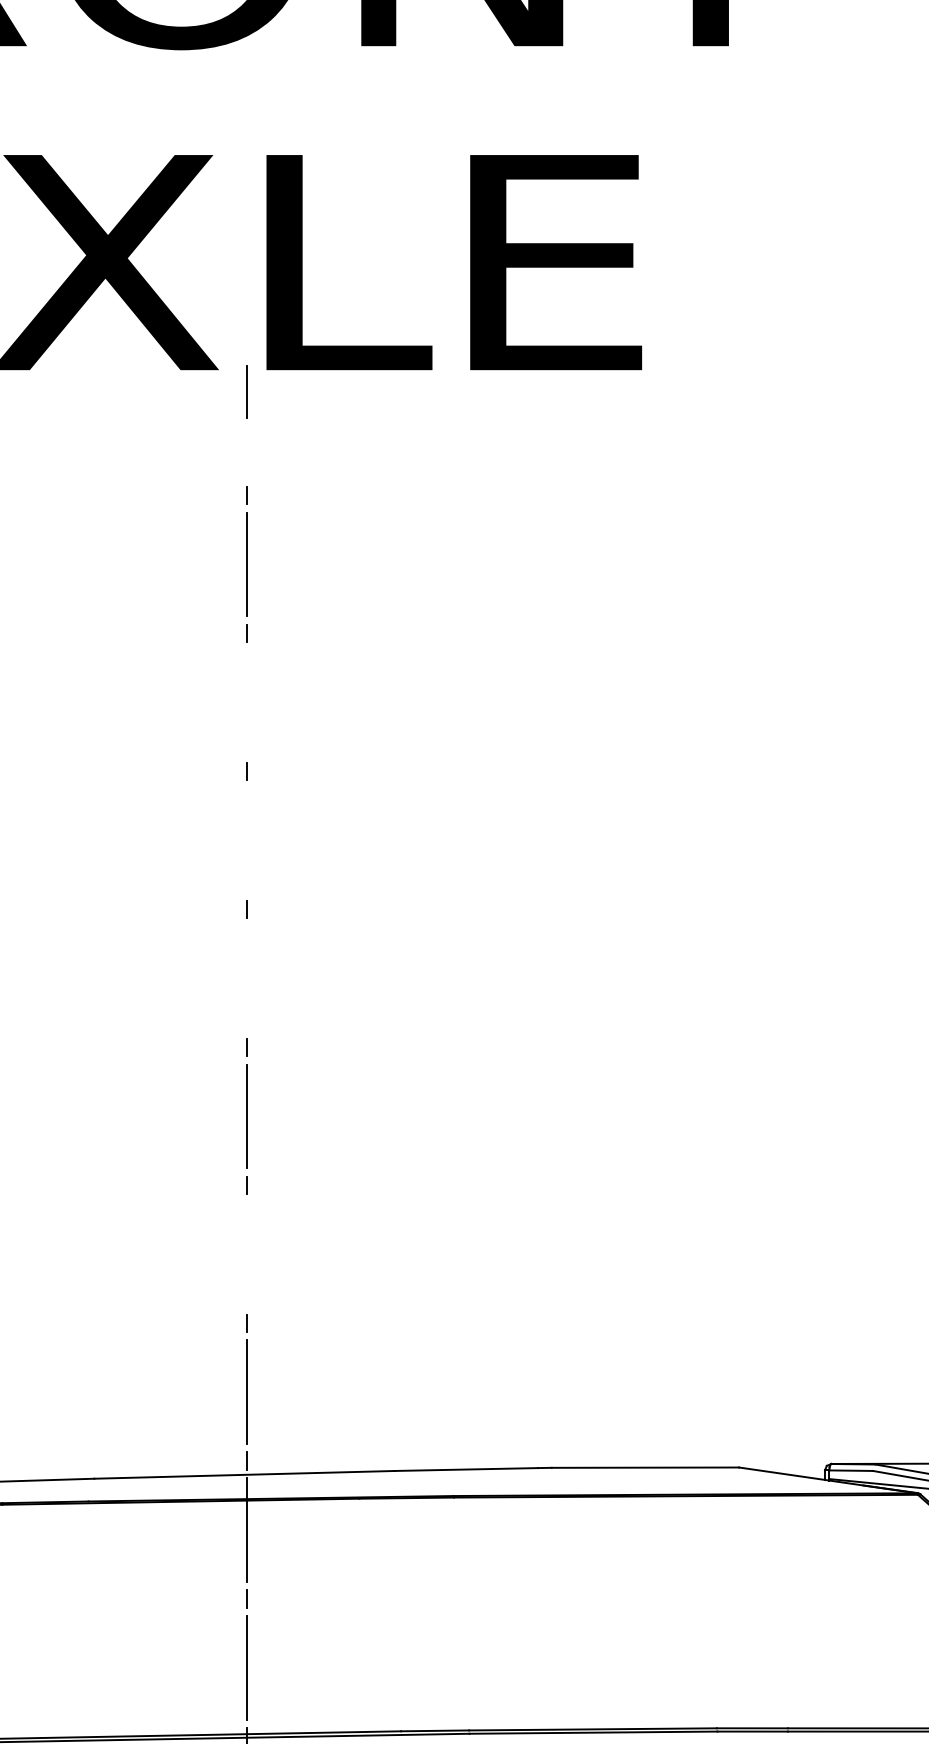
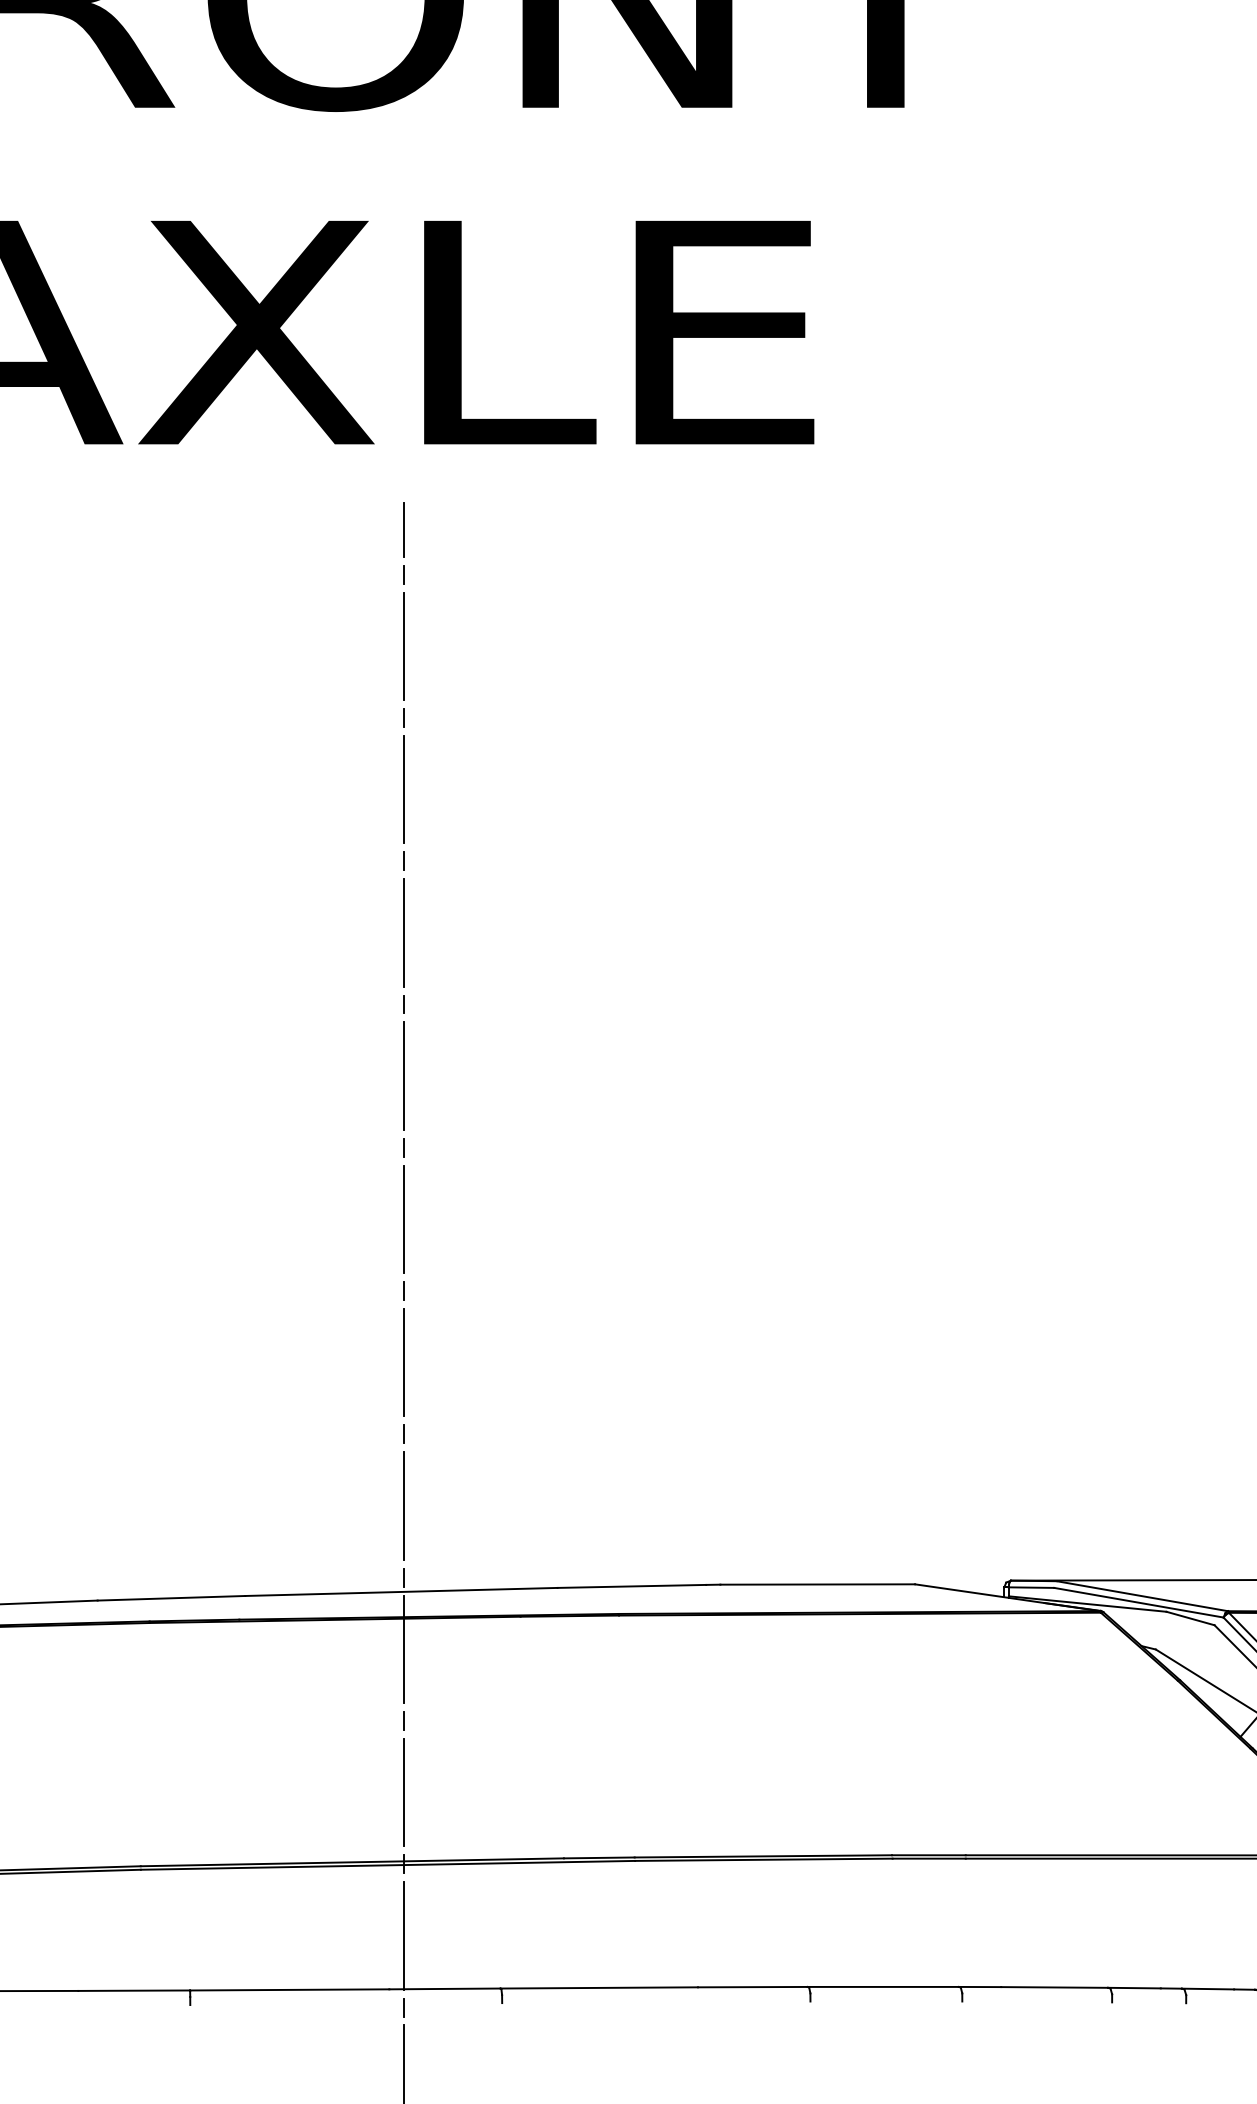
line: (246, 391) -> (403, 529), moved
line: (246, 702) -> (403, 789), added
line: (246, 840) -> (403, 932), added
line: (246, 977) -> (403, 1075), added
line: (246, 1253) -> (403, 1362), added

